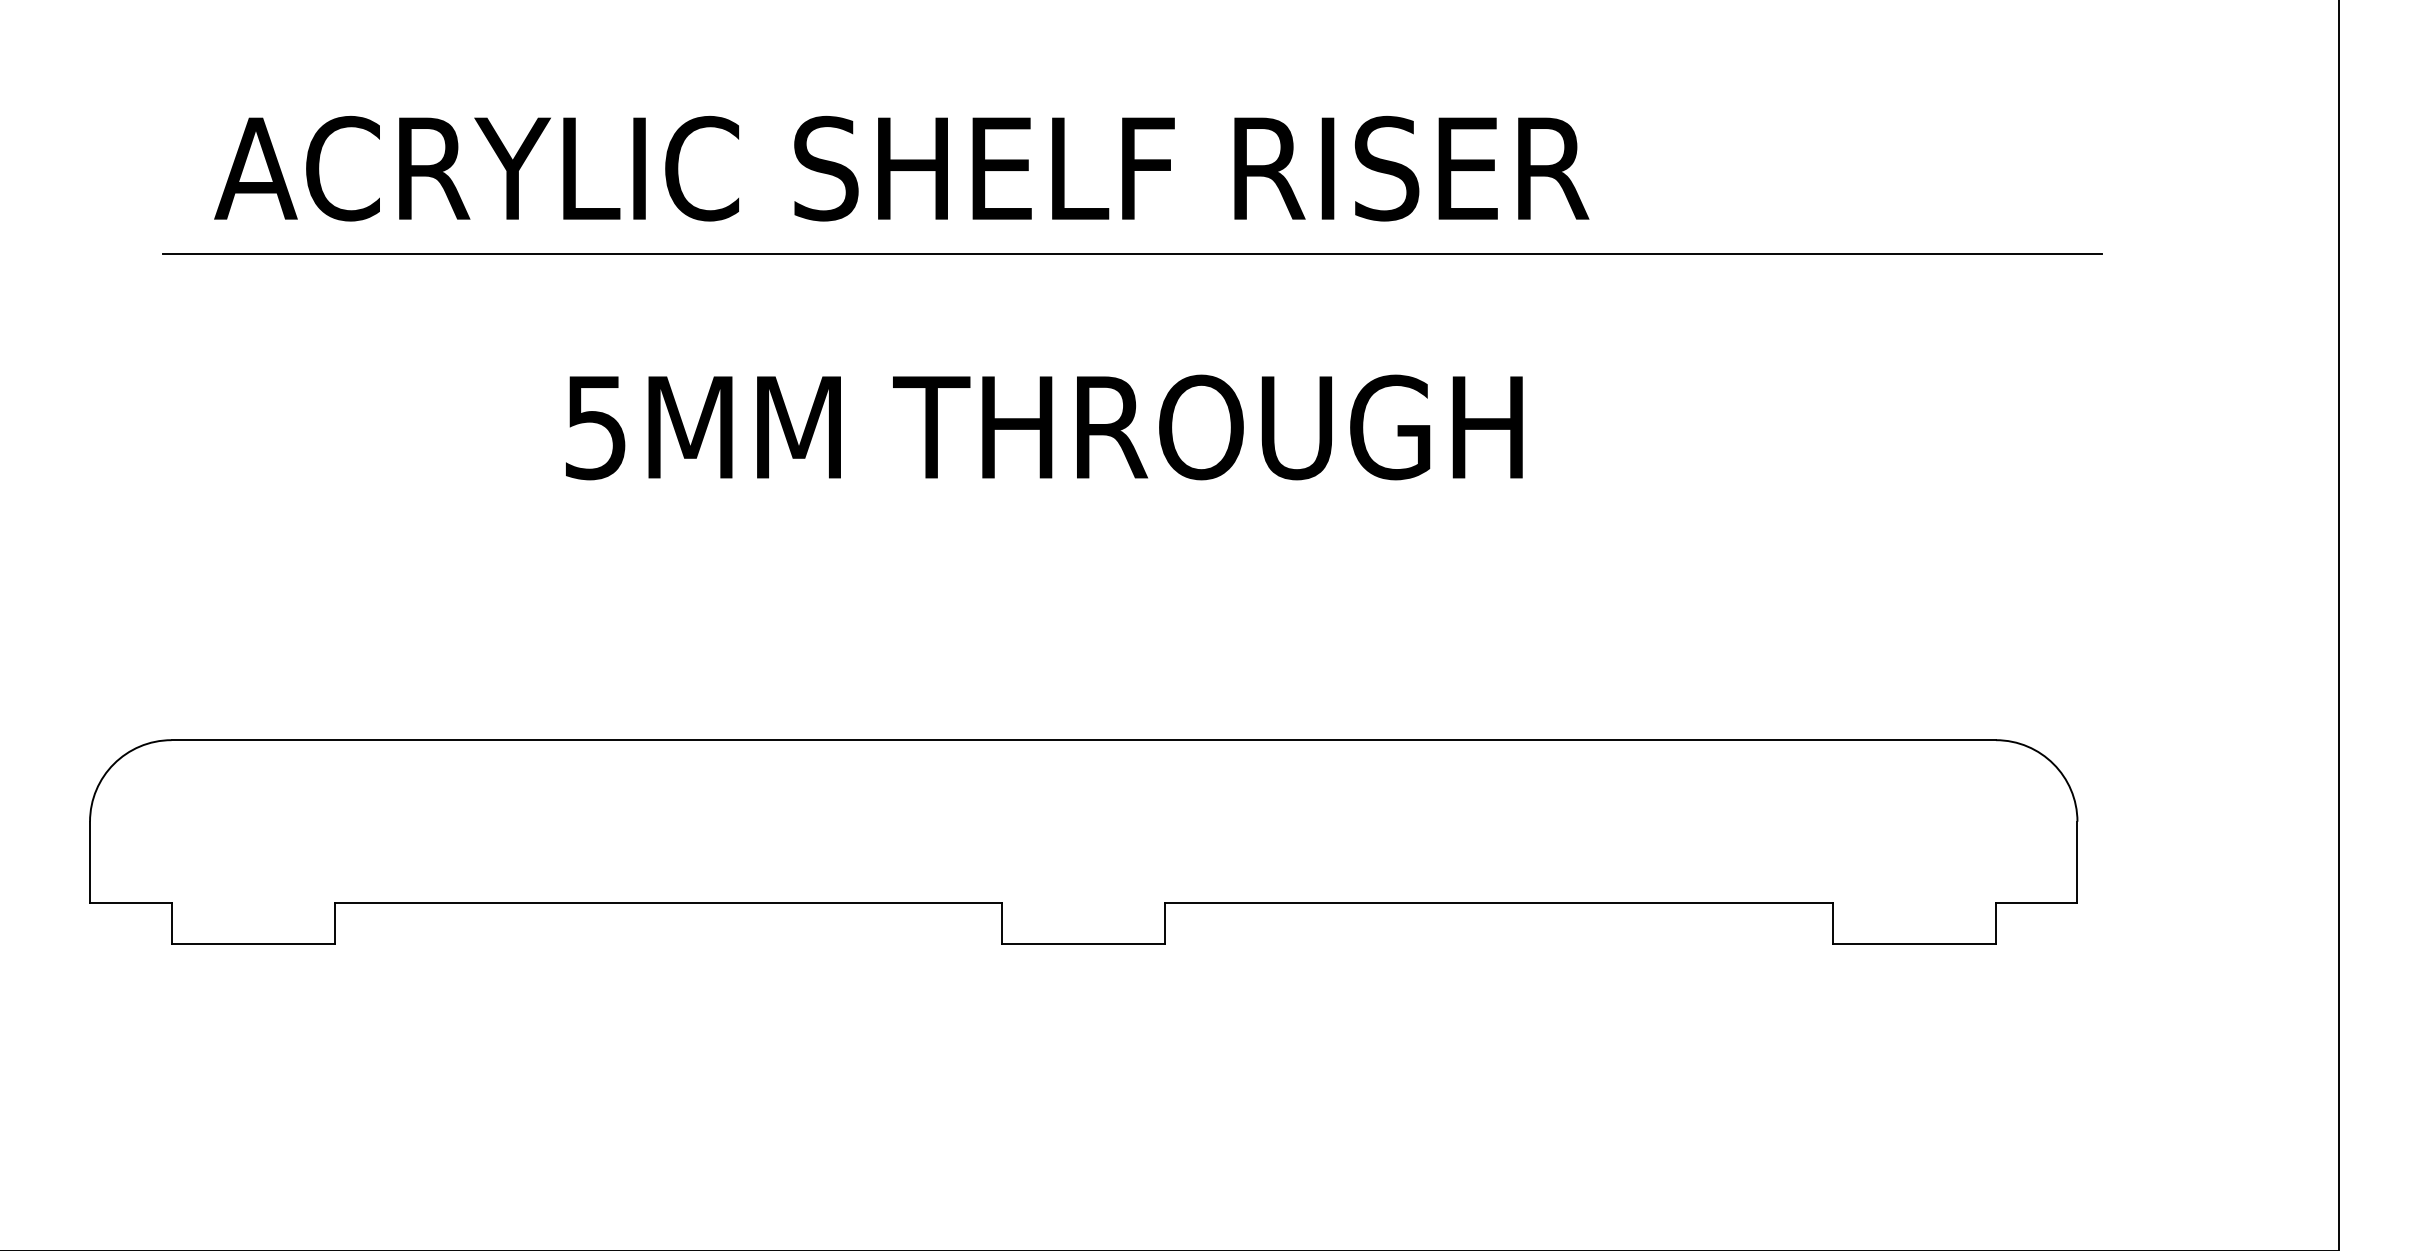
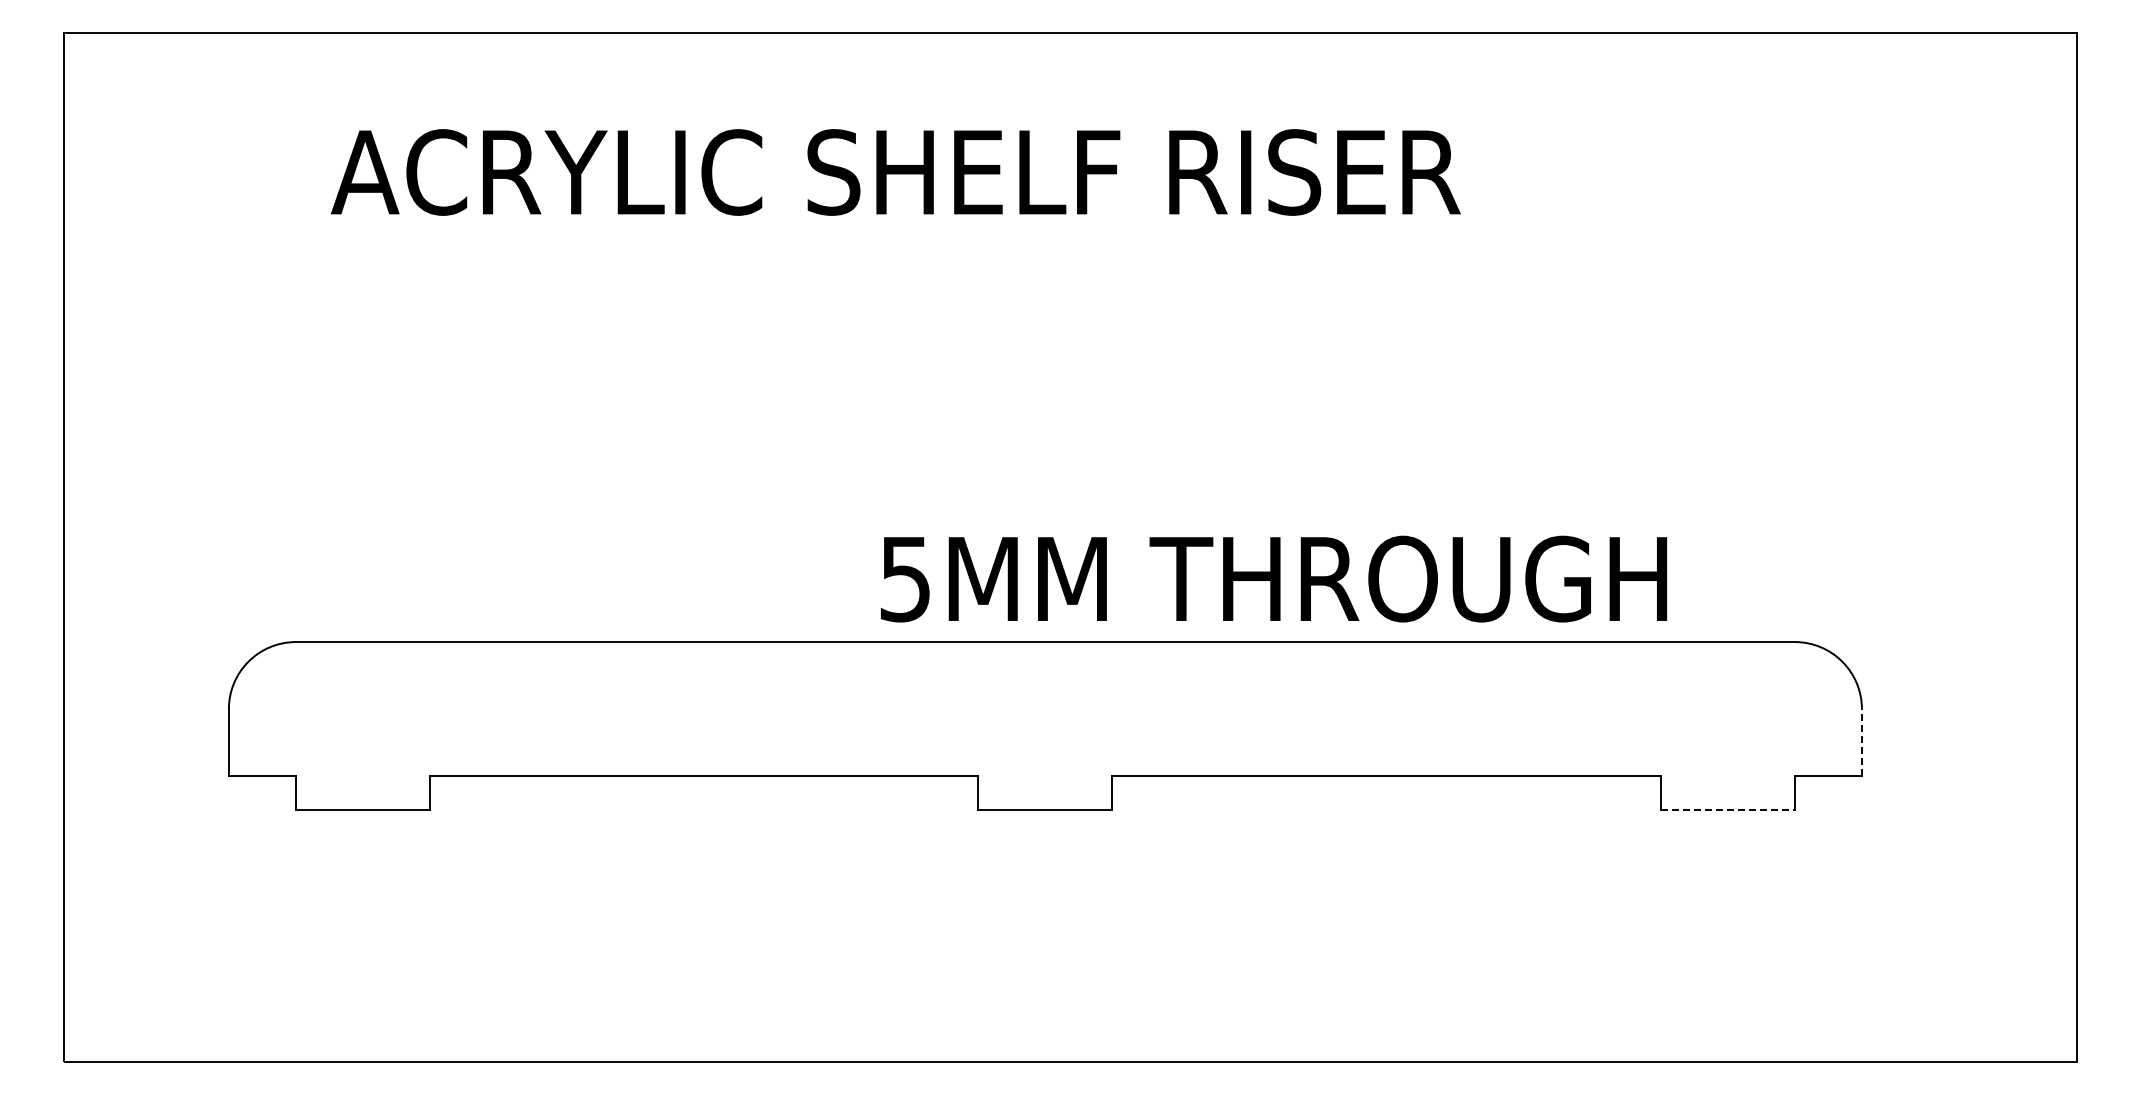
line: (1132, 253) -> (1085, 242), removed
text: (1044, 426) -> (1274, 578), moved
line: (2076, 862) -> (1861, 742), solid -> dashed
line: (1913, 943) -> (1727, 809), solid -> dashed

